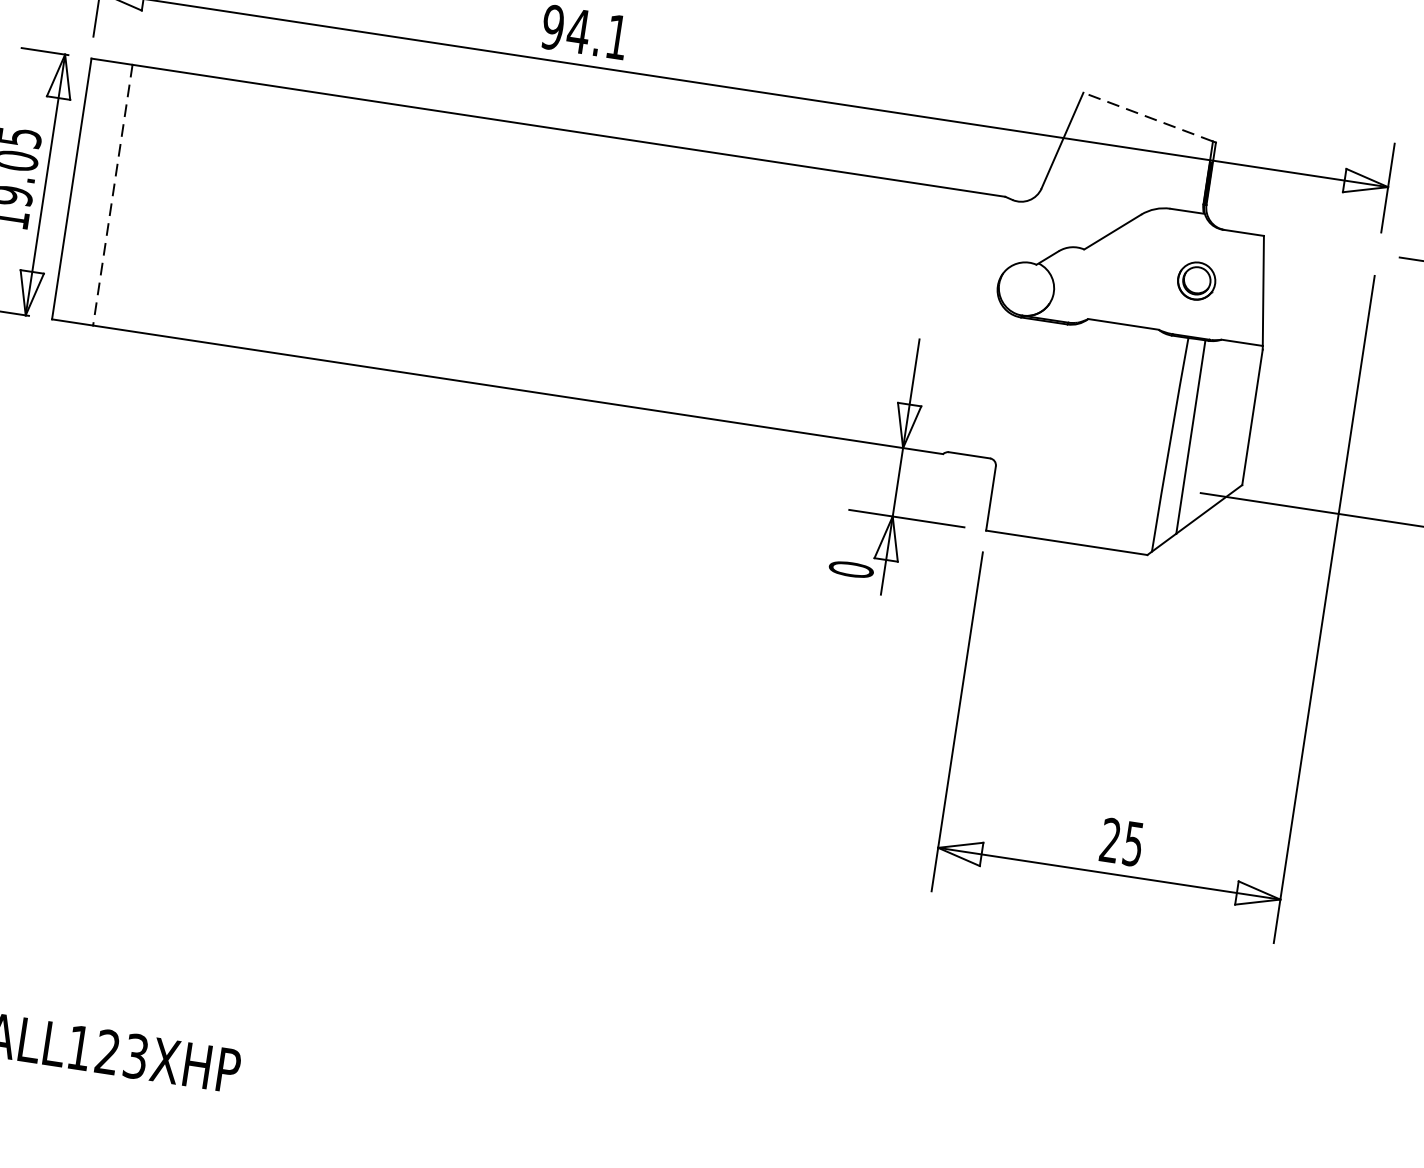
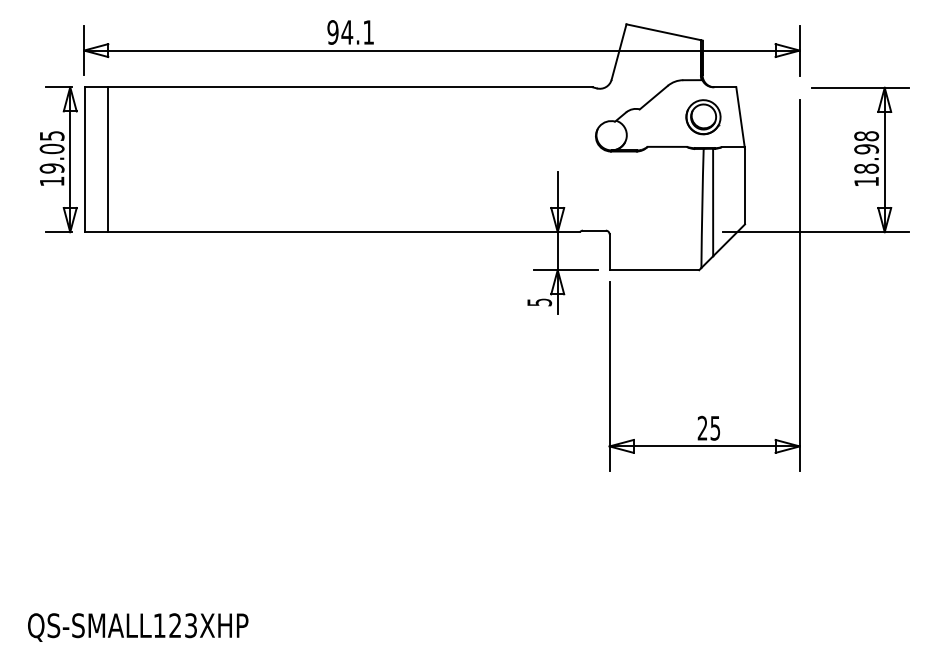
line: (1147, 117) -> (663, 32), dashed -> solid
line: (112, 196) -> (107, 160), dashed -> solid
part: (1196, 281) -> (703, 117), size x1.67
text: (851, 569) -> (539, 302), 0 -> 5

